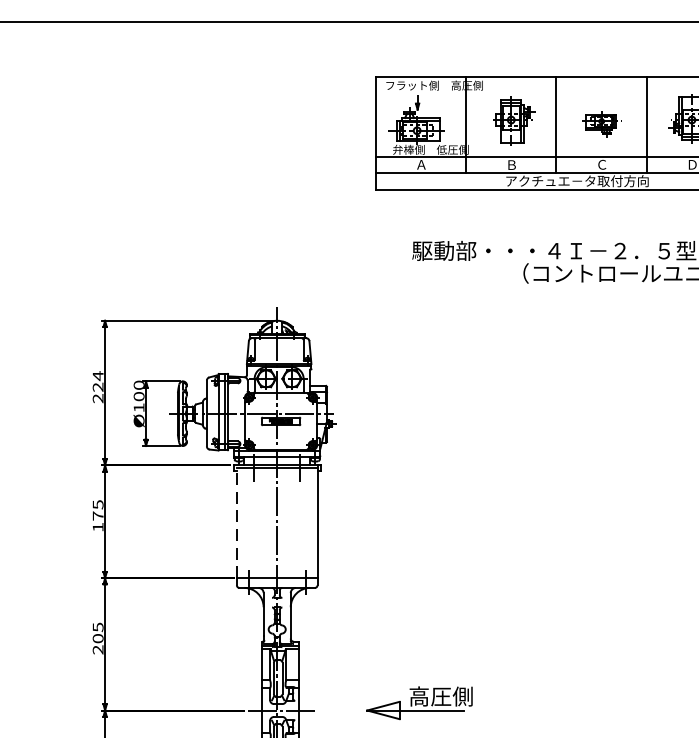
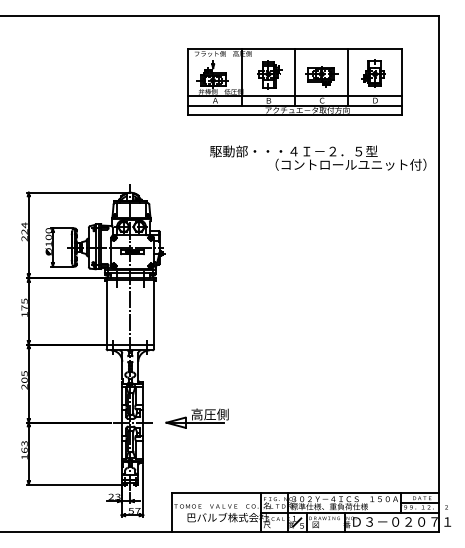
part: (601, 123) -> (321, 76), size x1.43
line: (236, 520) -> (106, 310), dashed -> solid
part: (418, 703) -> (196, 418), moved

